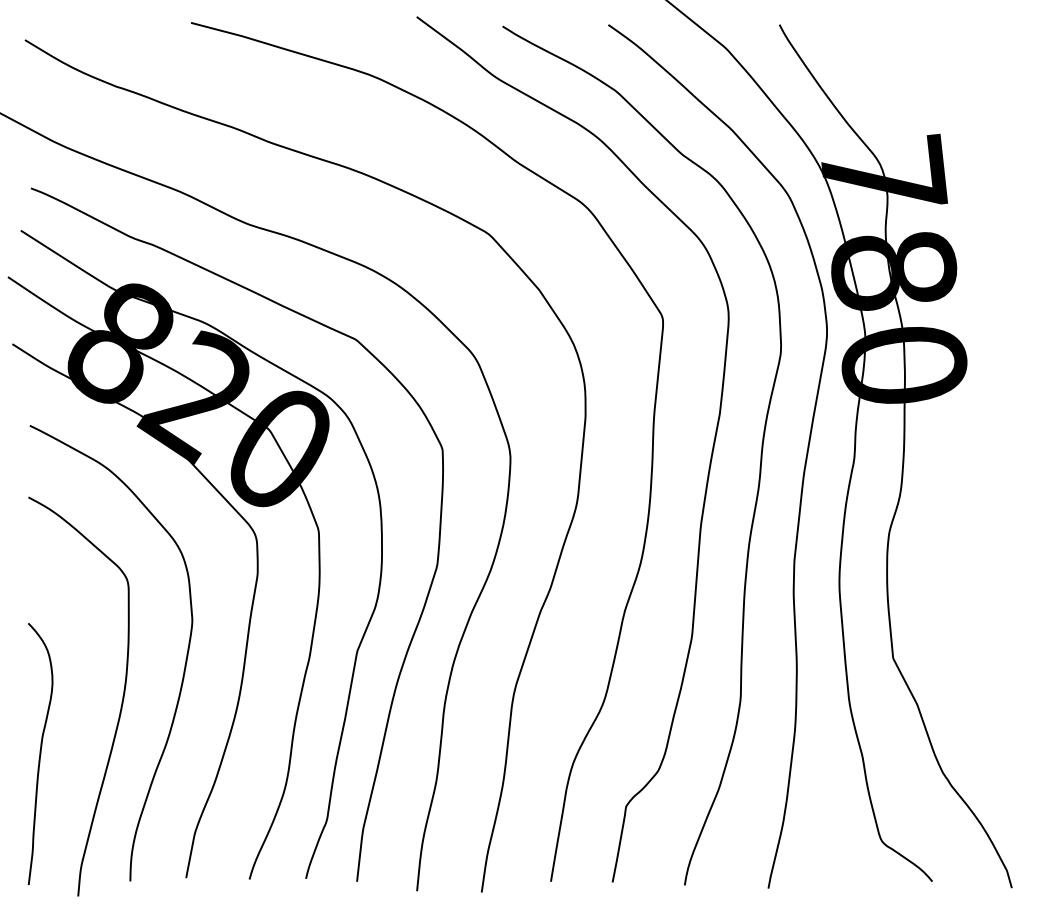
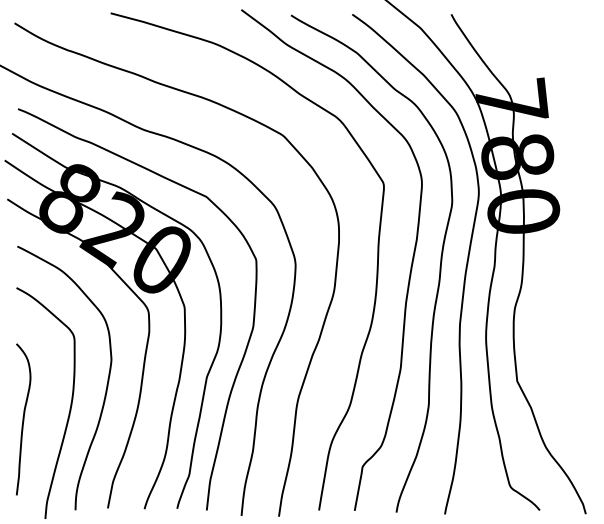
curve: (40, 753) -> (23, 419), moved

